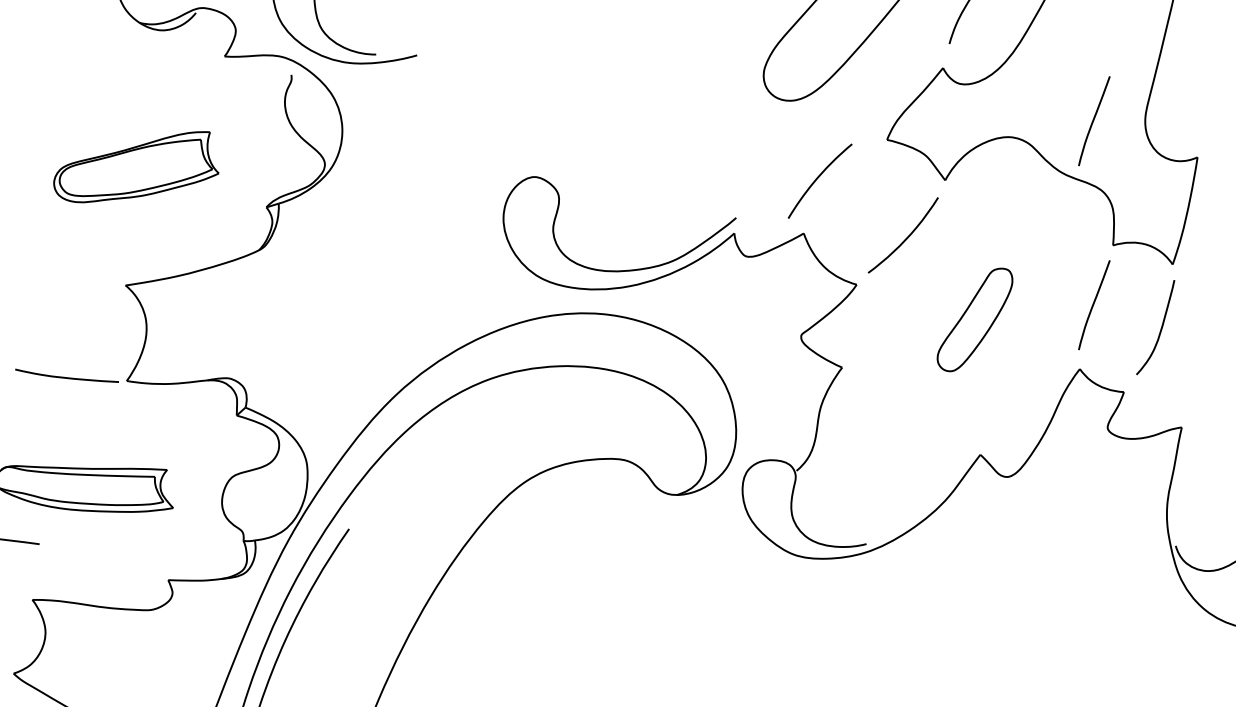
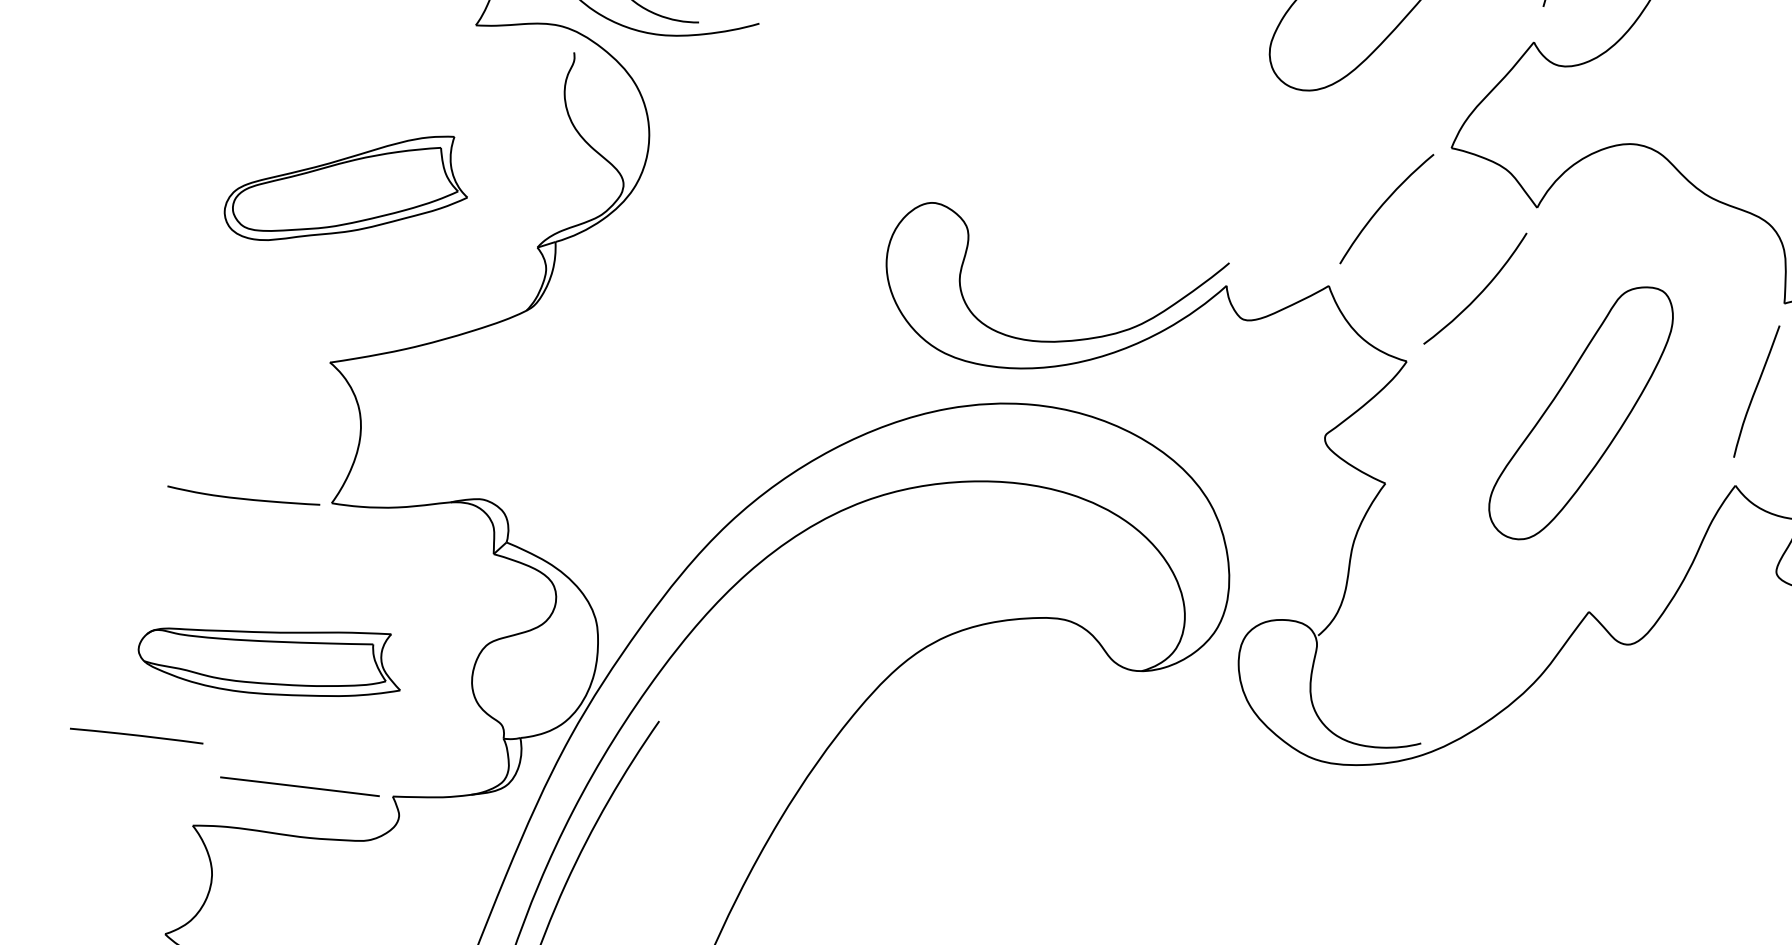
curve: (1094, 120) -> (1756, 119), removed
curve: (818, 178) -> (1384, 205), moved
part: (974, 319) -> (1580, 412), size x1.67
line: (105, 573) -> (300, 786), added

